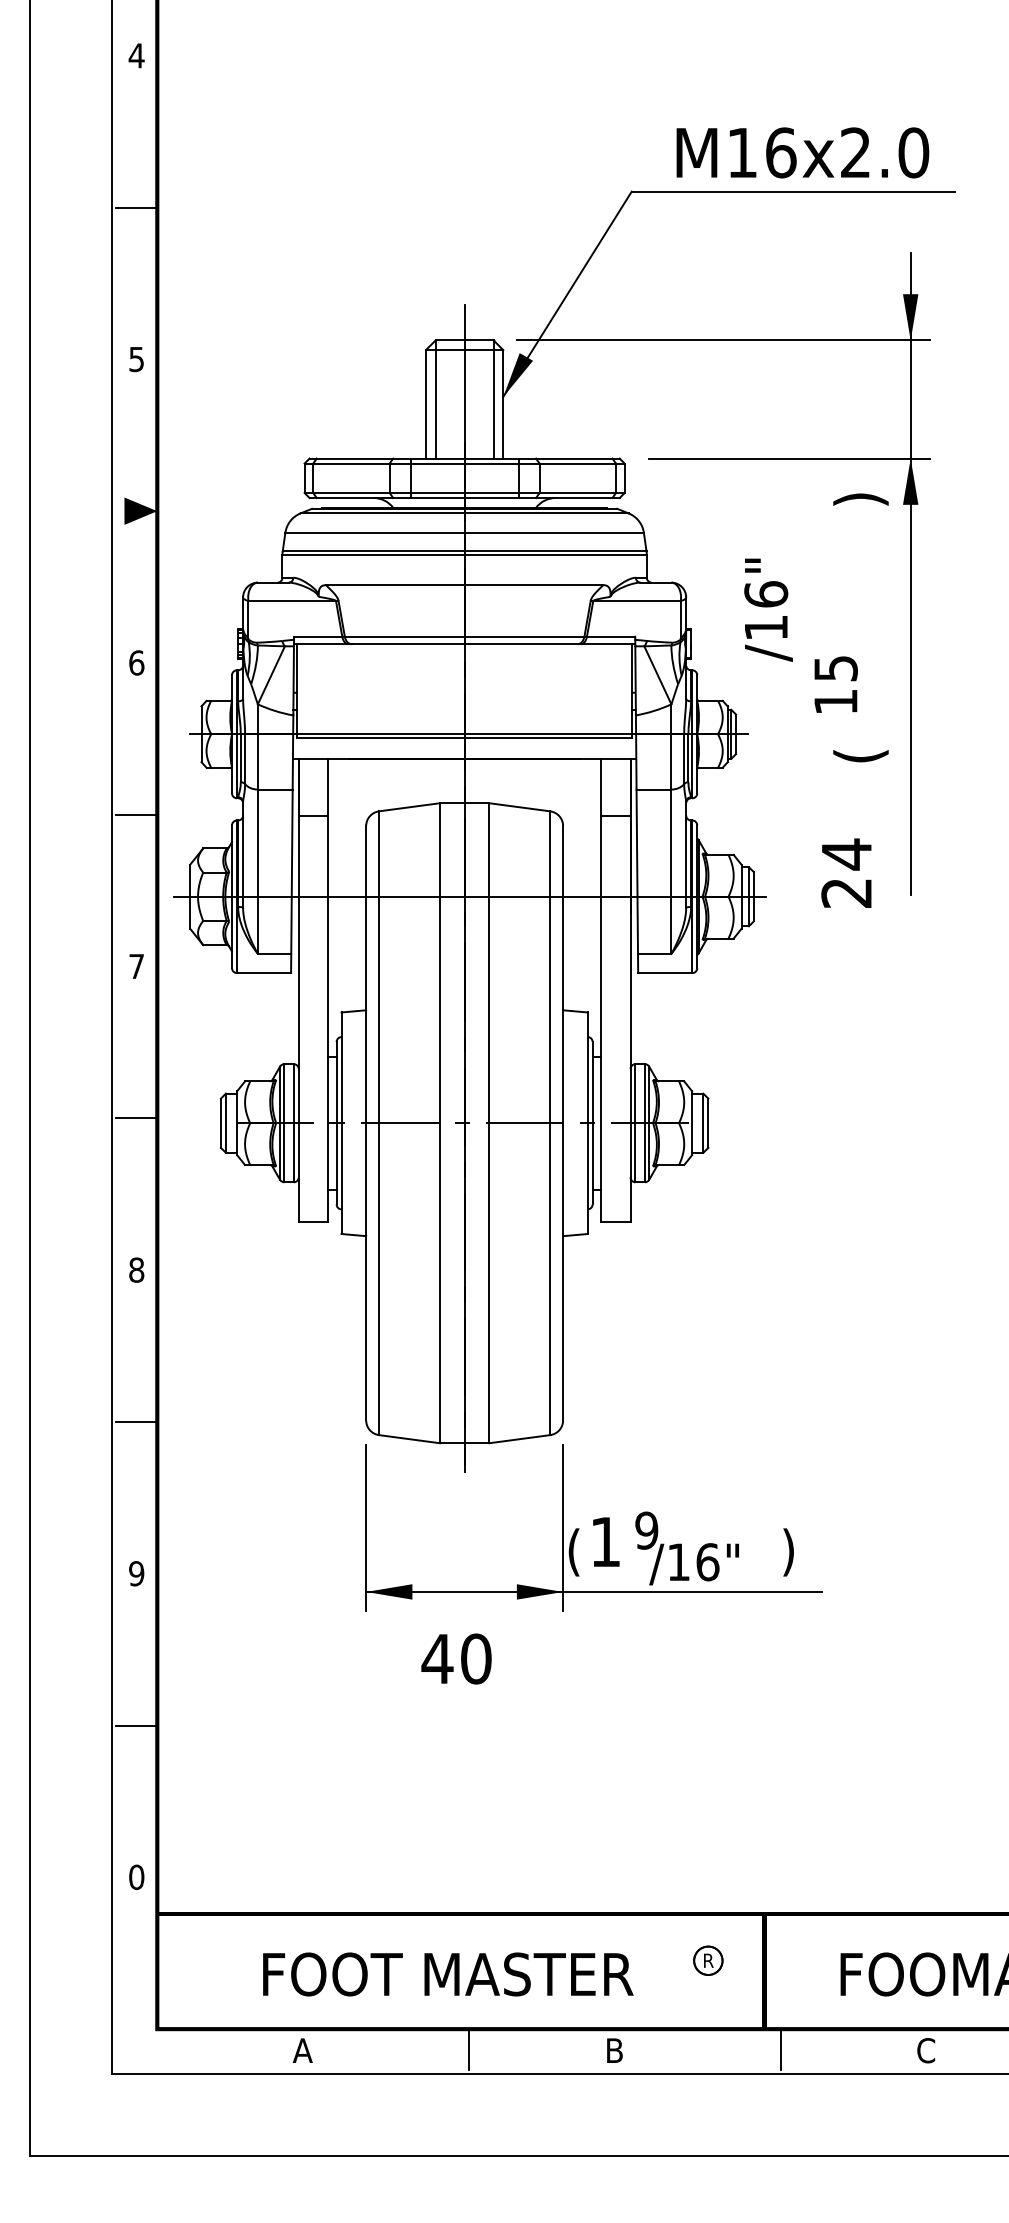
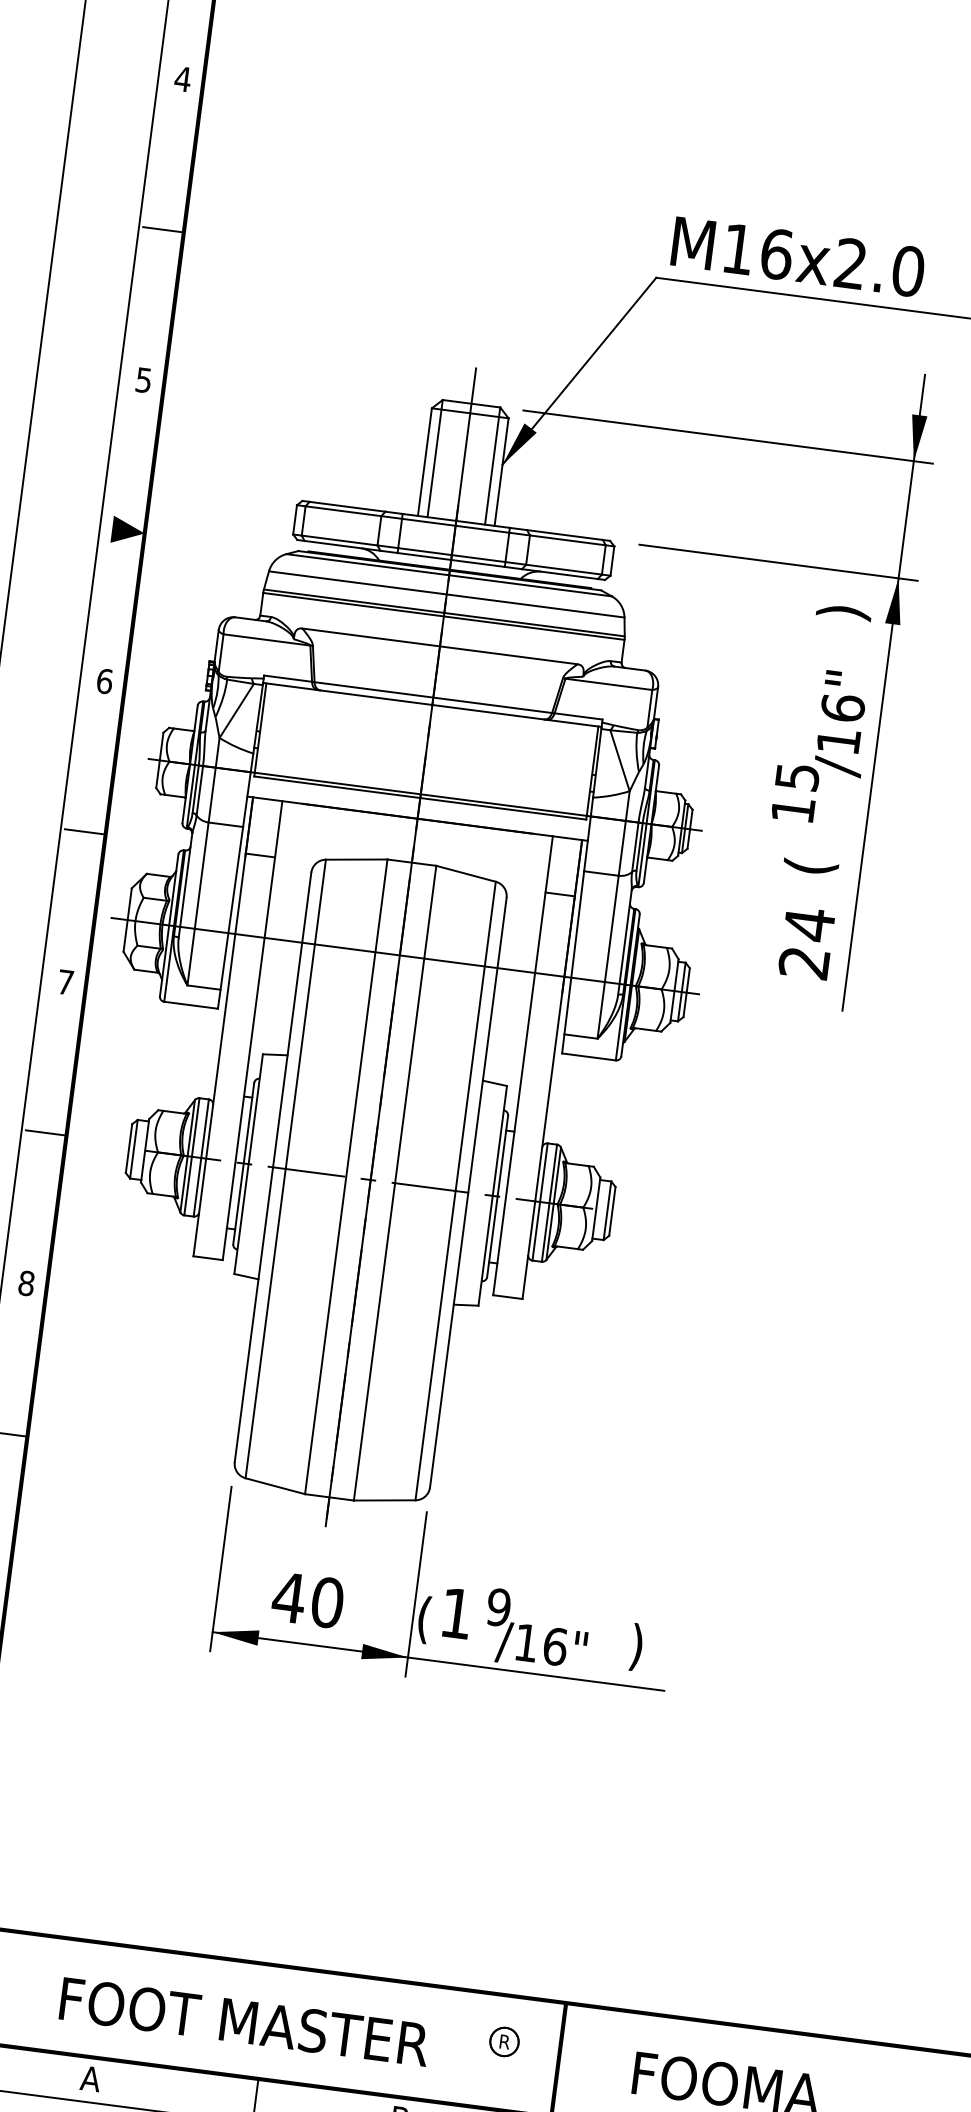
text: (802, 152) -> (798, 256), moved
text: (768, 609) -> (843, 723), moved
text: (846, 872) -> (806, 942), moved
text: (456, 1658) -> (307, 1599), moved

